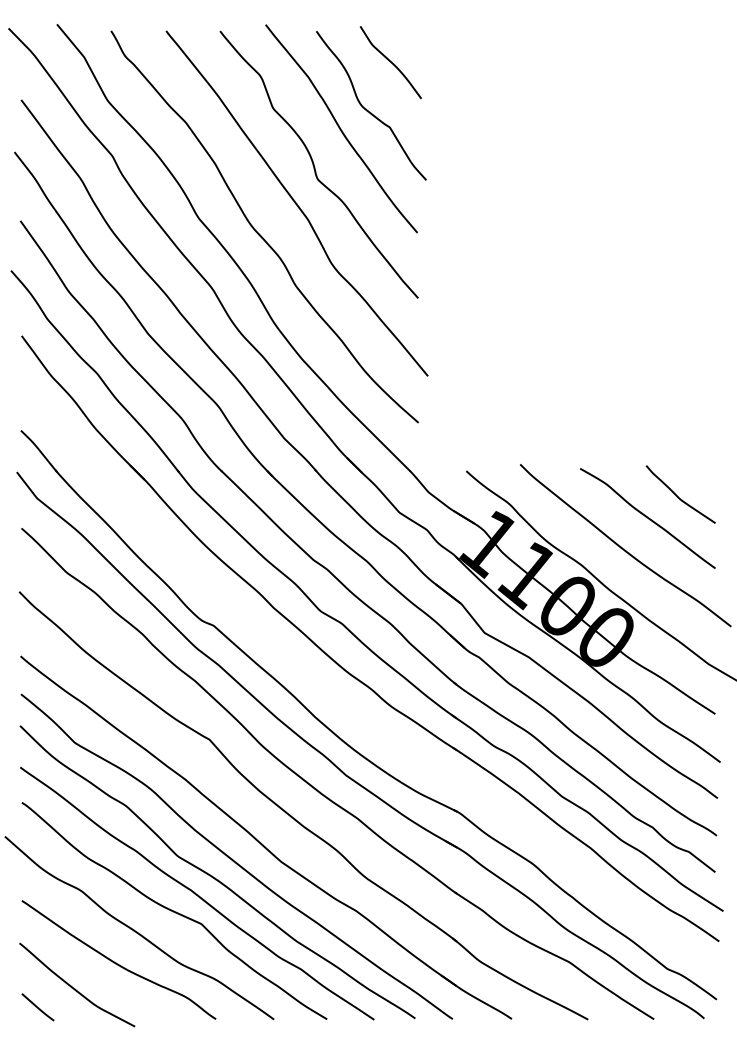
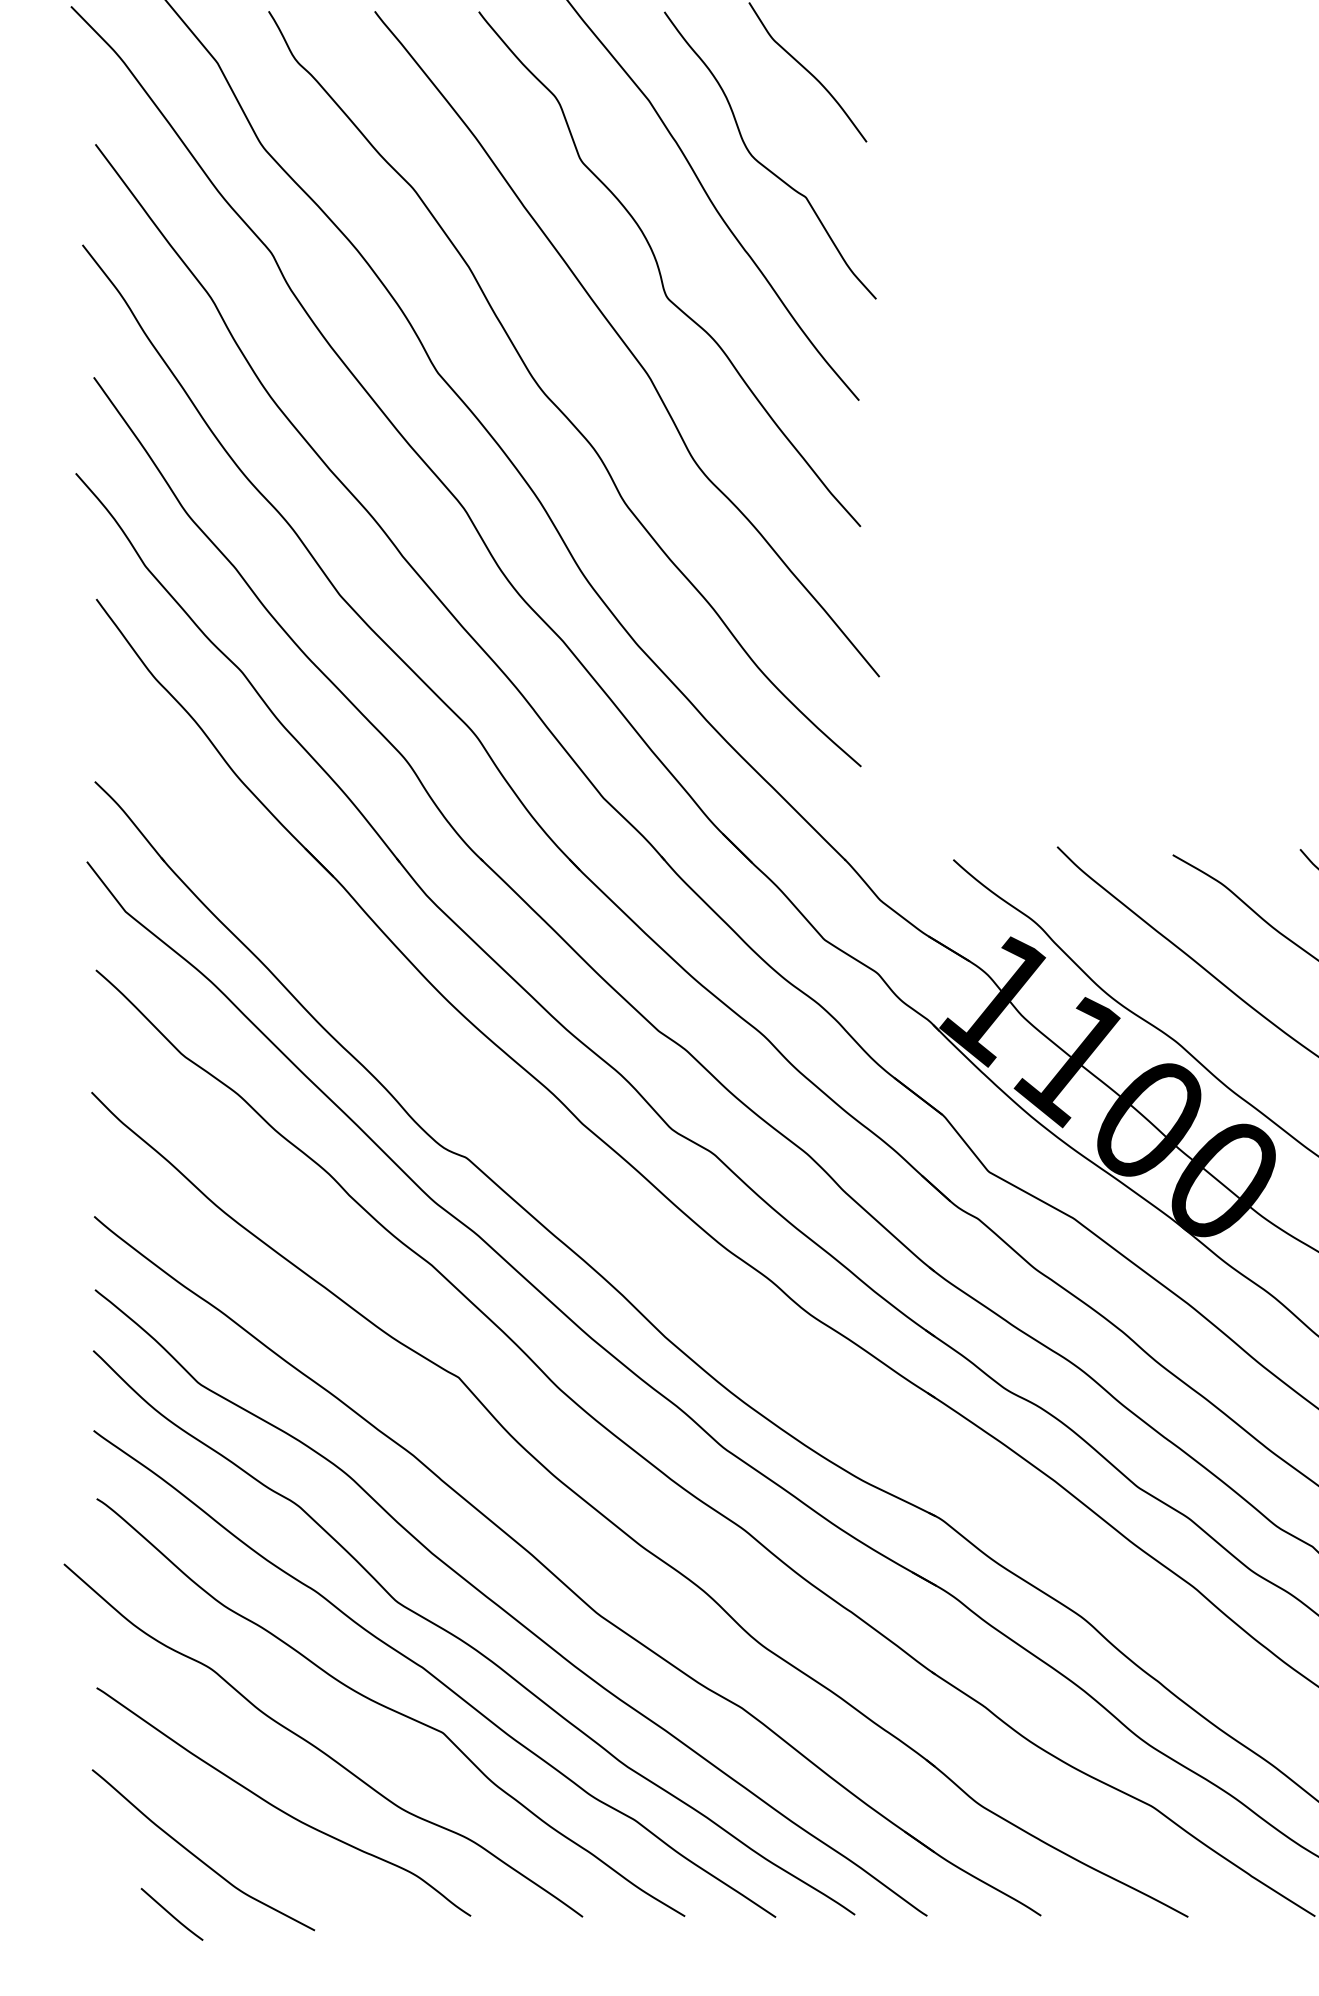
line: (37, 1007) -> (171, 1914), moved

